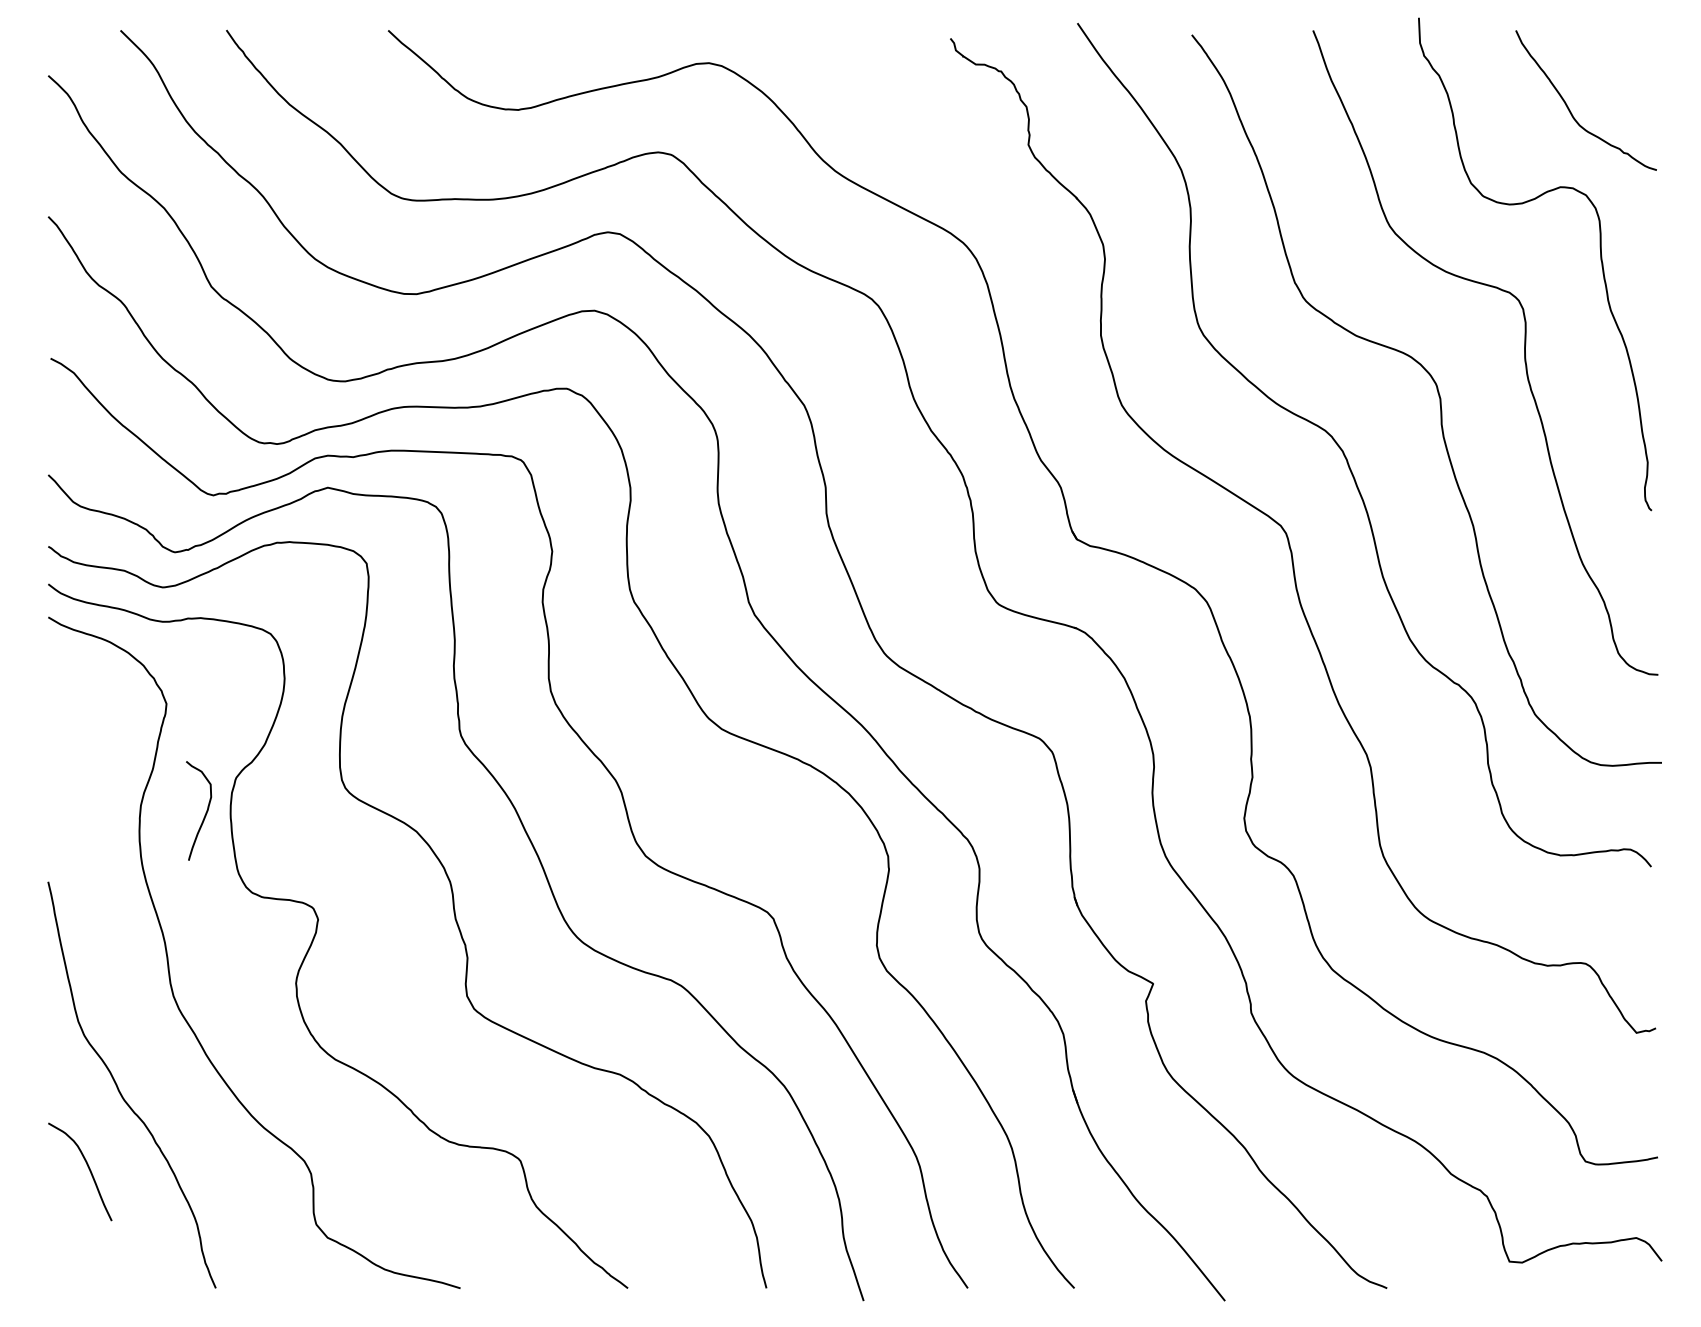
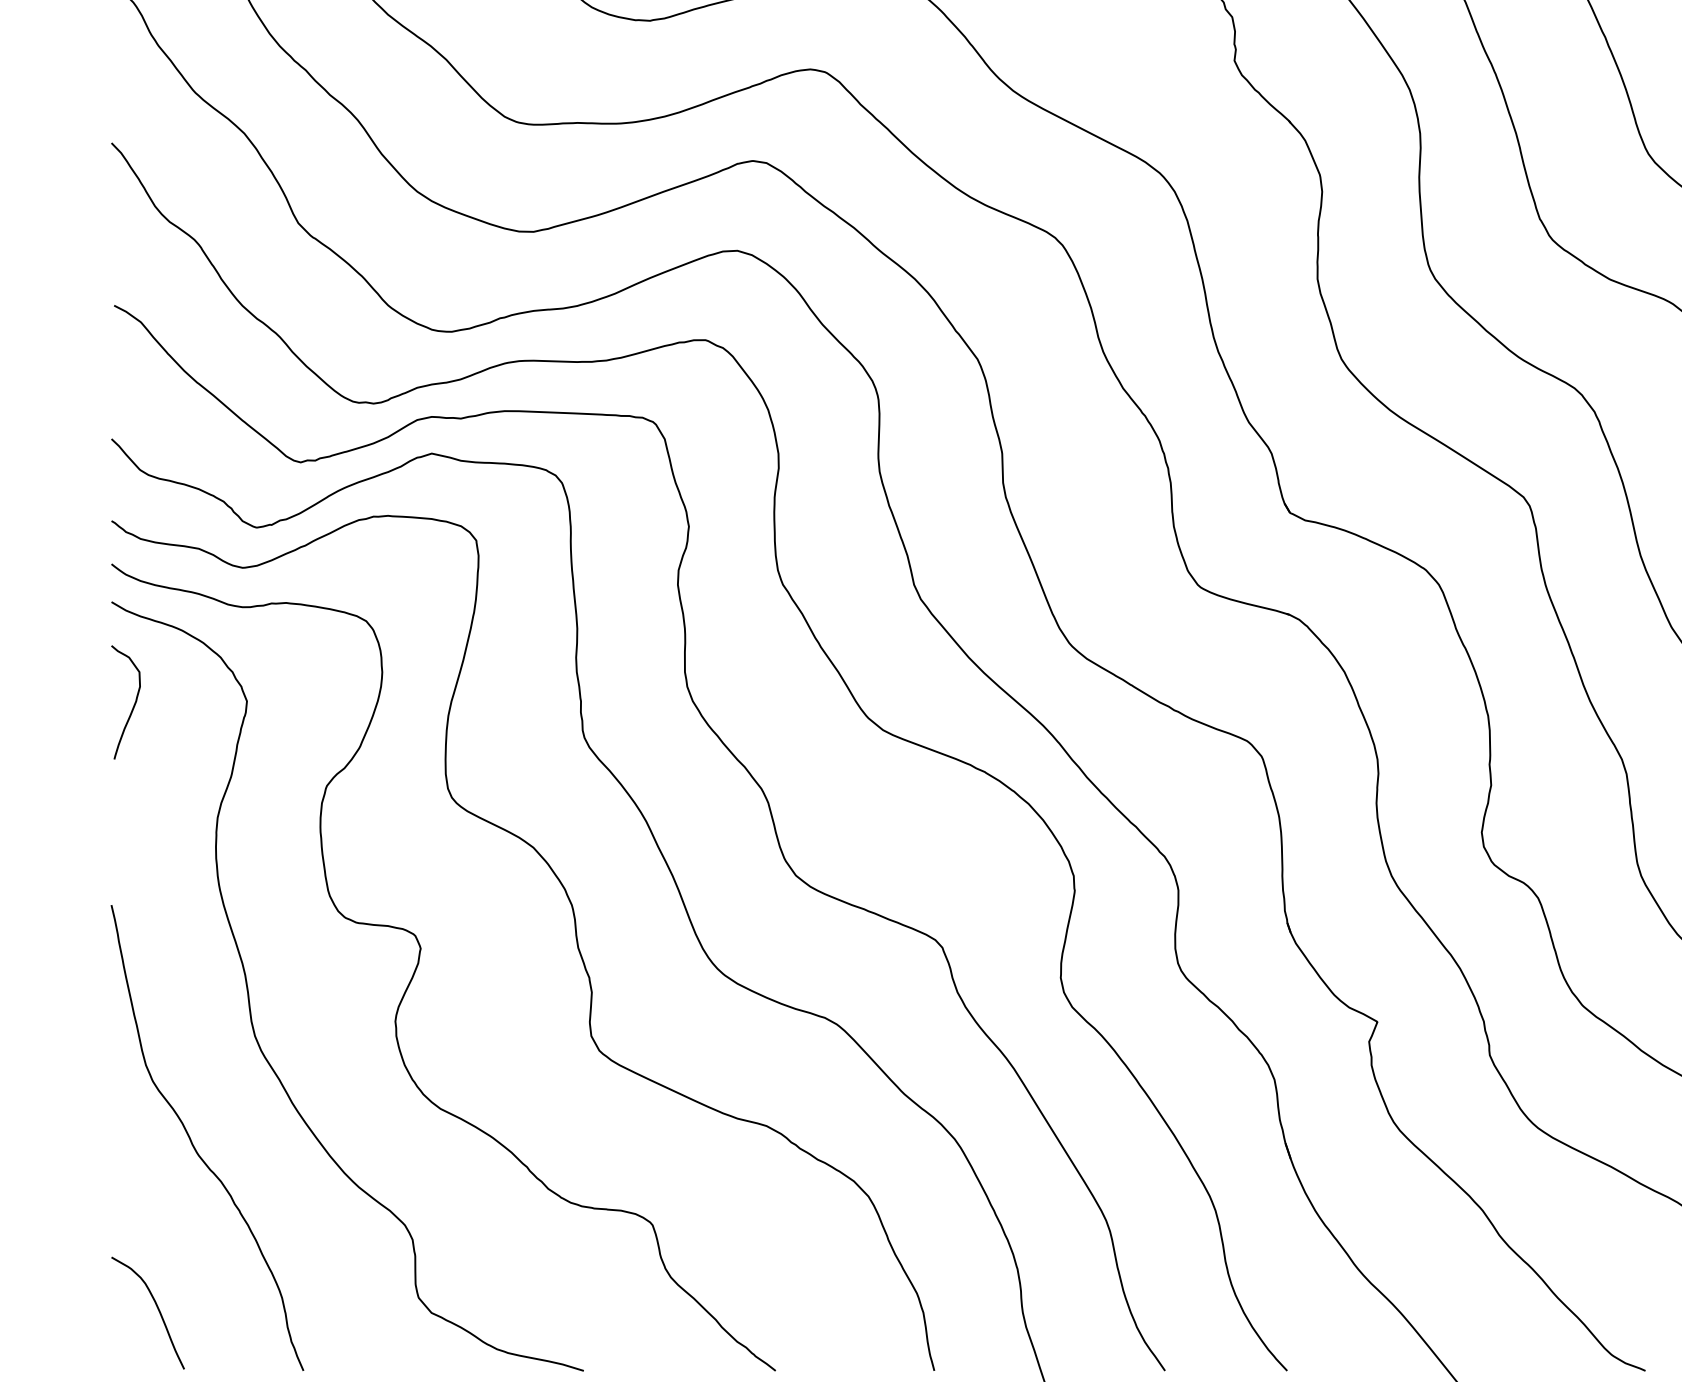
curve: (205, 812) -> (133, 704), moved
curve: (87, 1167) -> (156, 1308), moved

